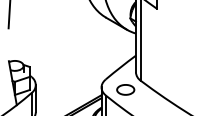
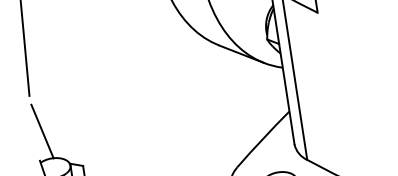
line: (11, 46) -> (40, 130), added

